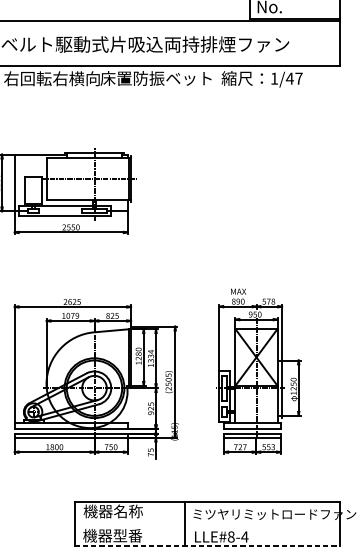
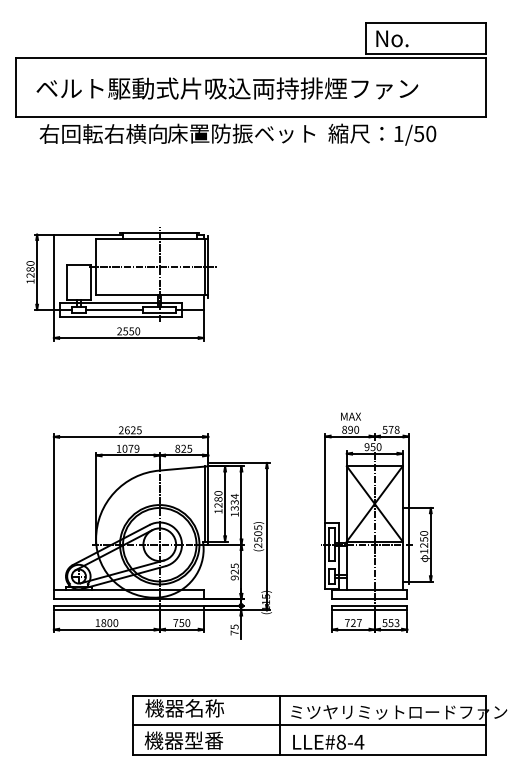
text: (293, 78) -> (424, 133), 1/47 -> 1/50
line: (60, 210) -> (114, 309), added
line: (207, 524) -> (309, 725), added
line: (208, 546) -> (310, 754), dashed -> solid

